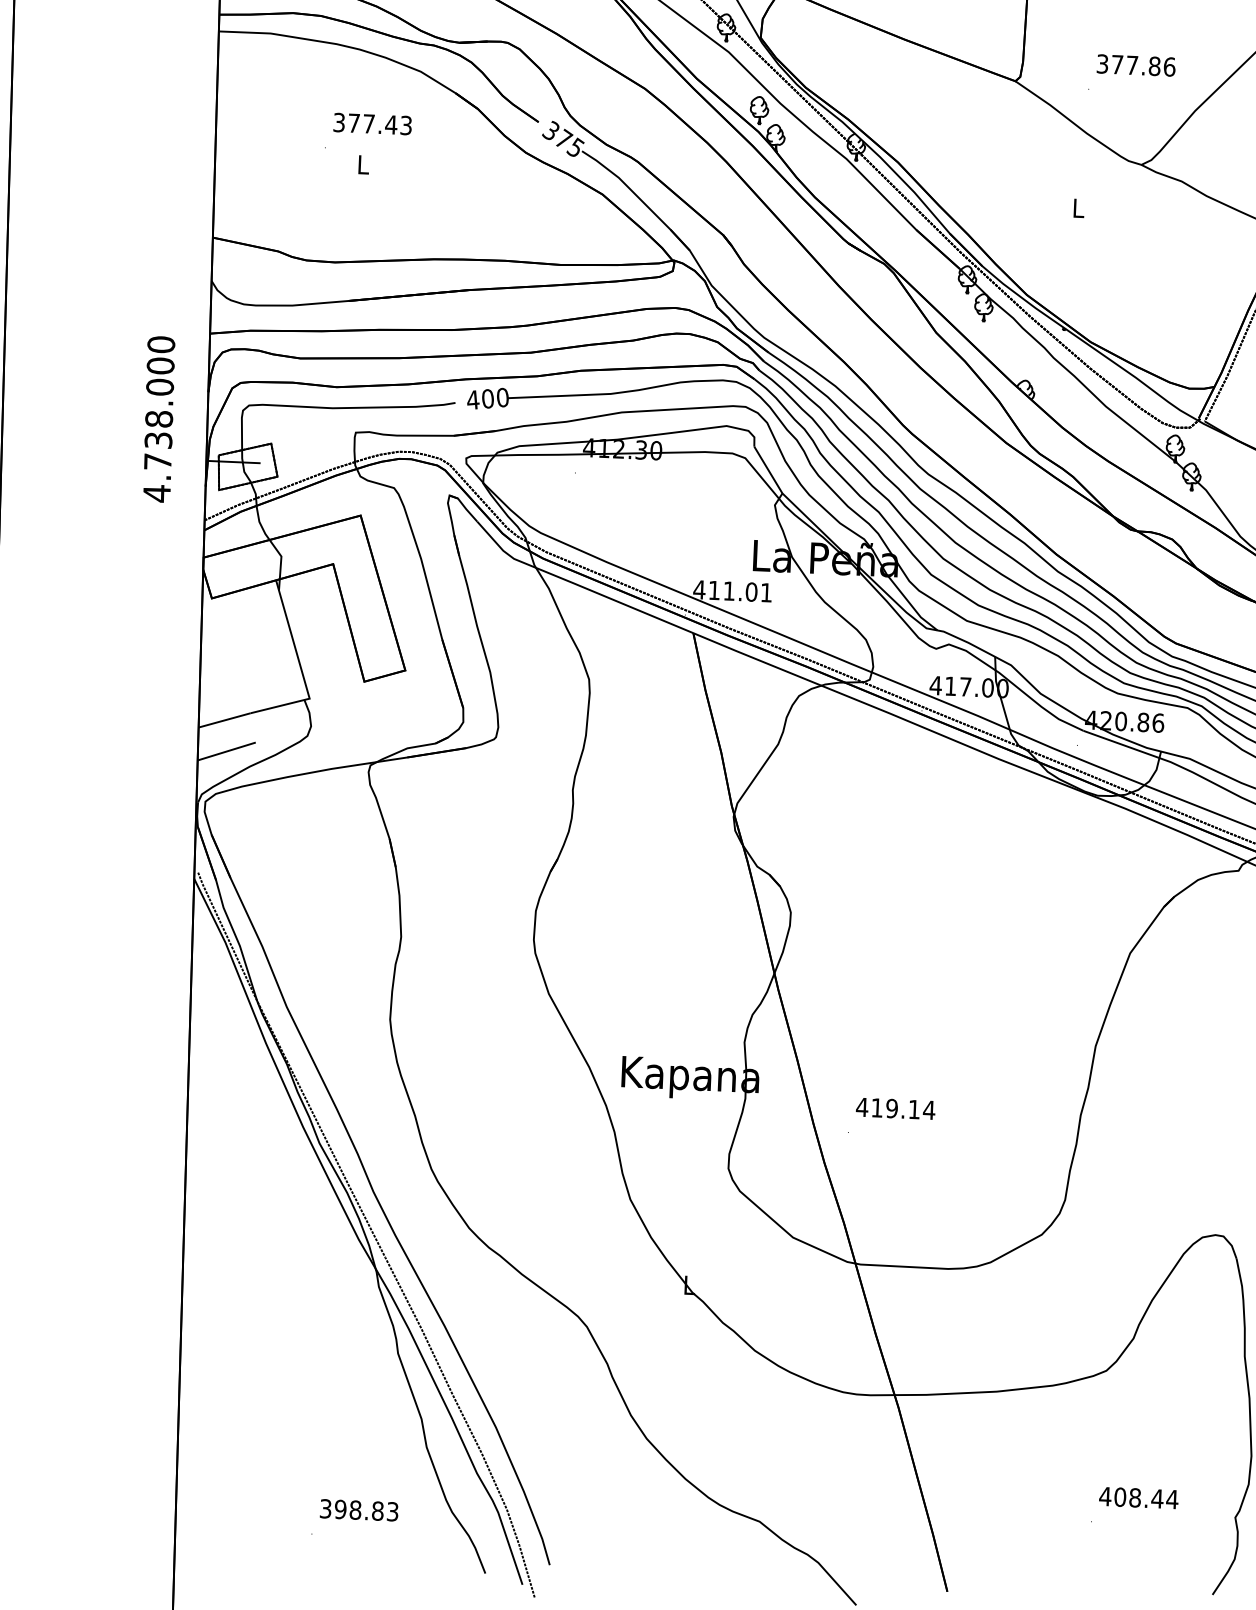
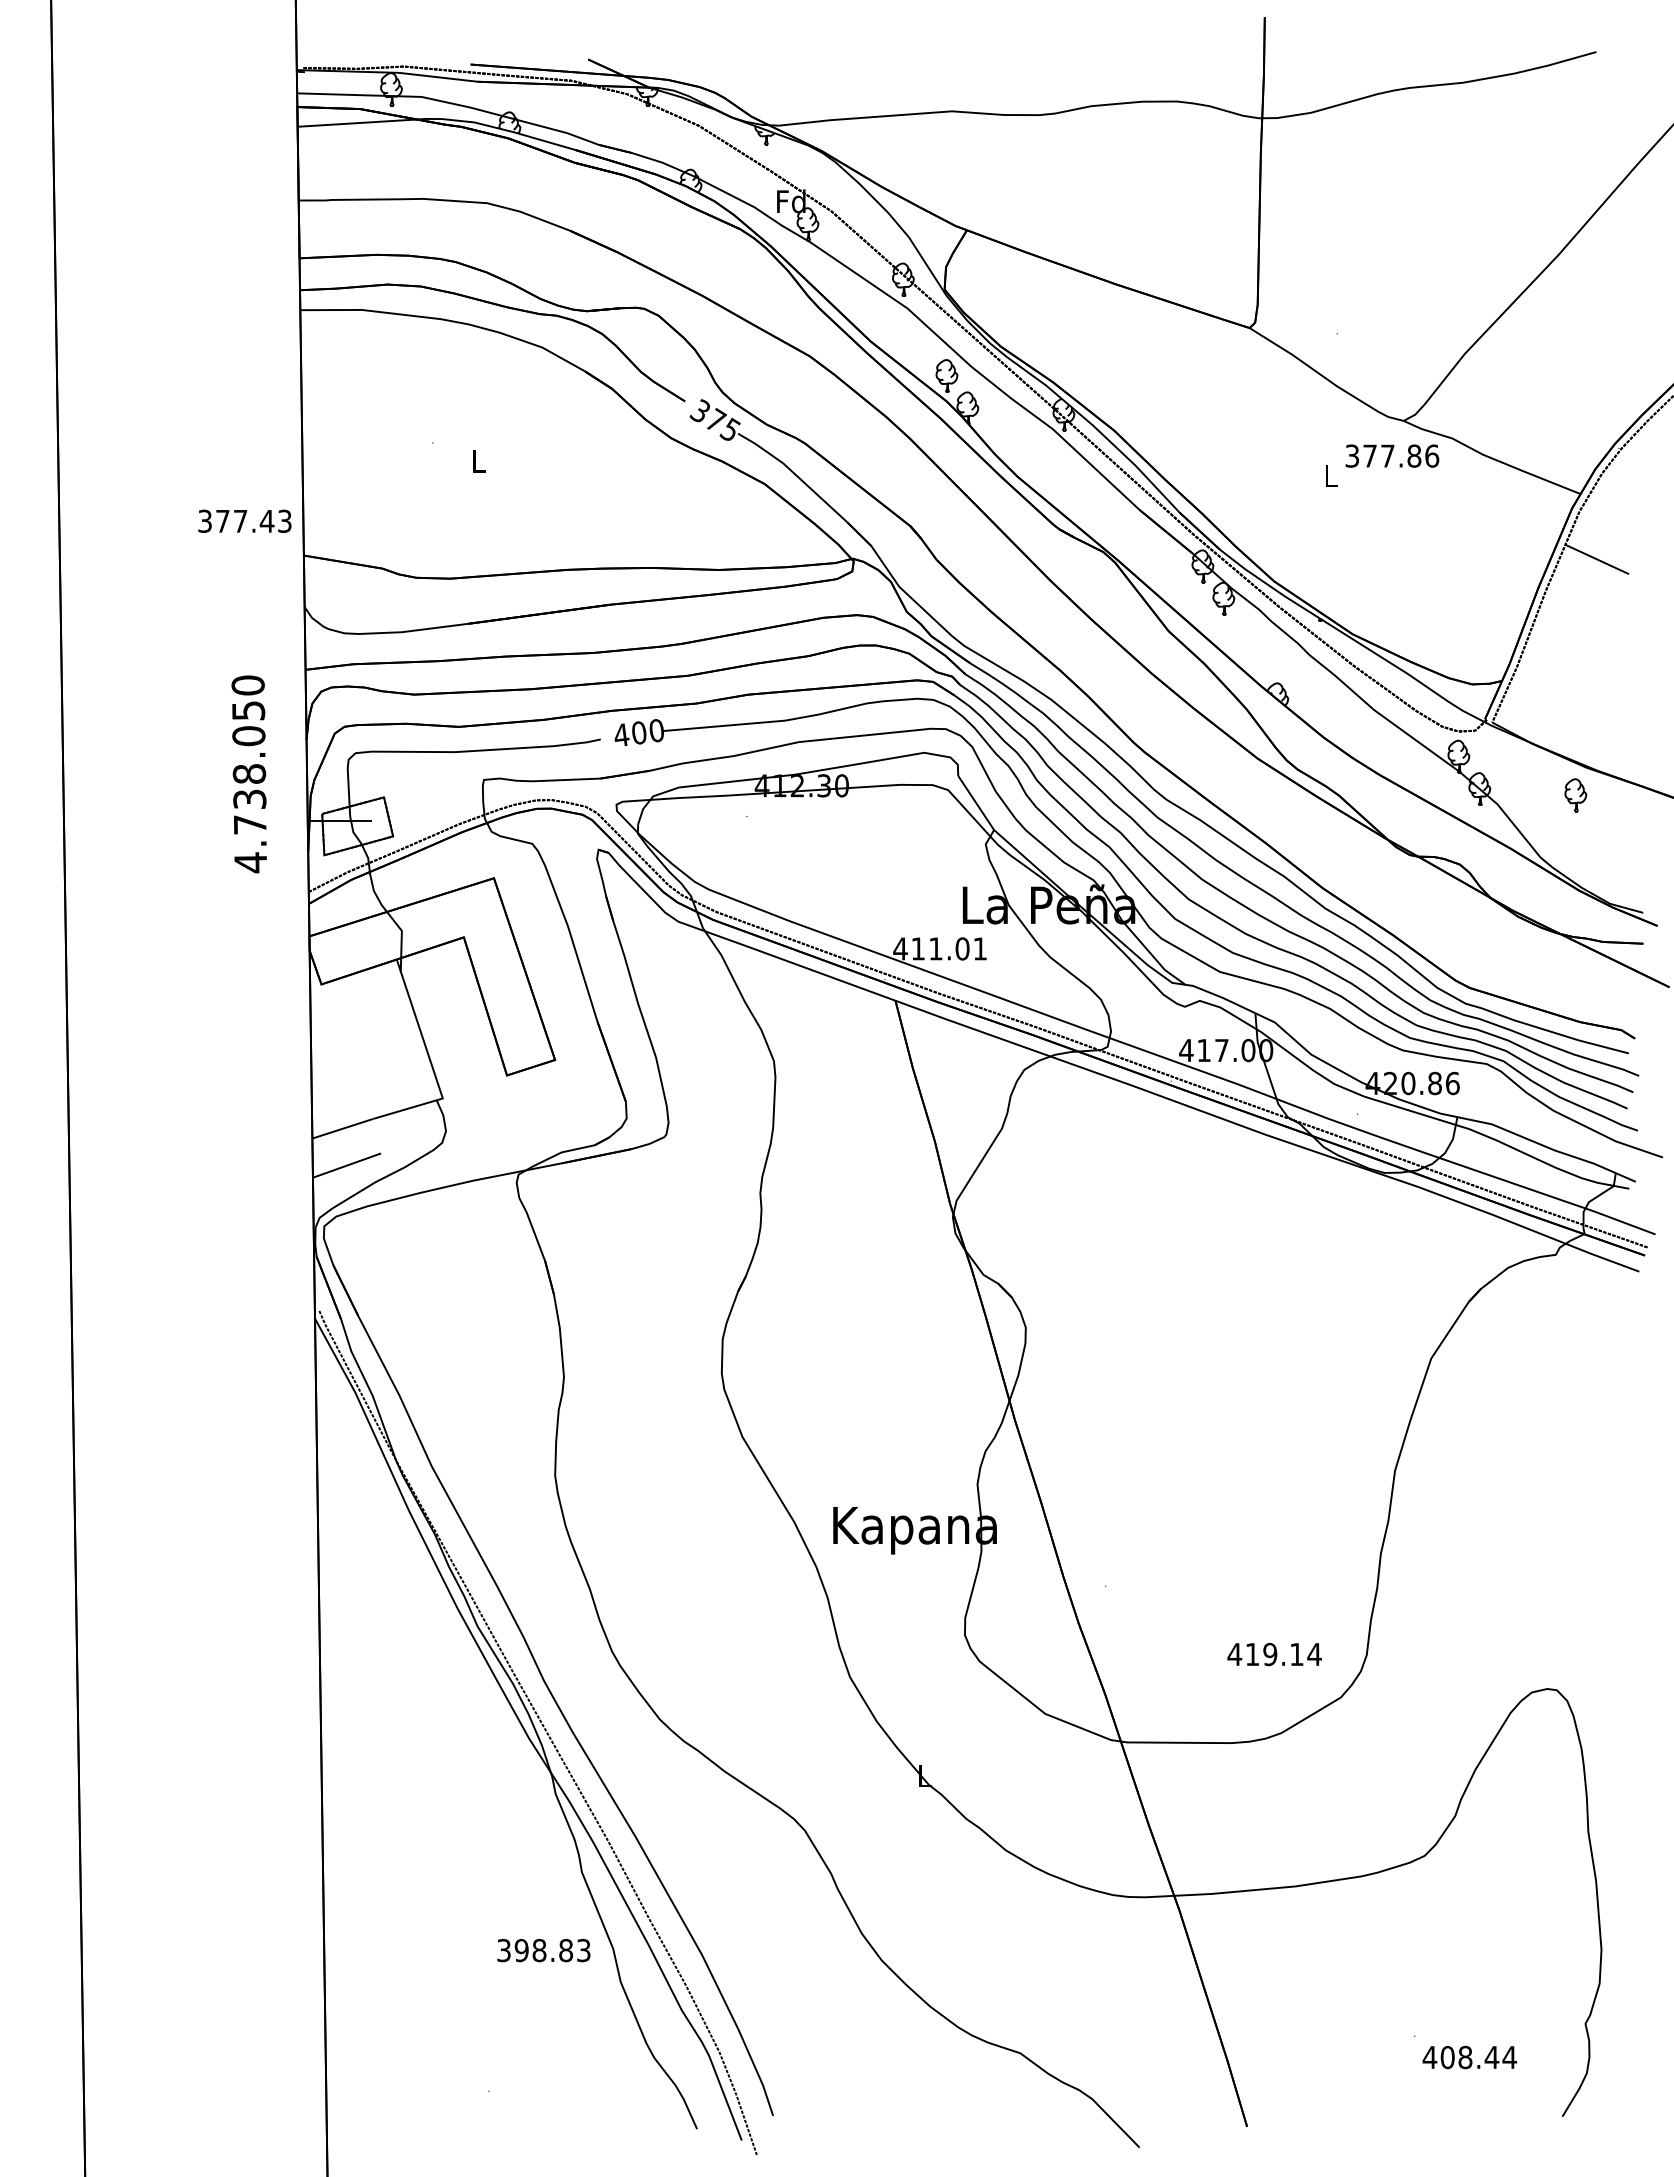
text: (1136, 65) -> (1392, 455), moved
text: (372, 123) -> (244, 520), moved
text: (160, 365) -> (248, 710), 4.738.000 -> 4.738.050
text: (895, 1108) -> (1274, 1654), moved
text: (1138, 1498) -> (1469, 2057), moved
text: (358, 1510) -> (543, 1950), moved

